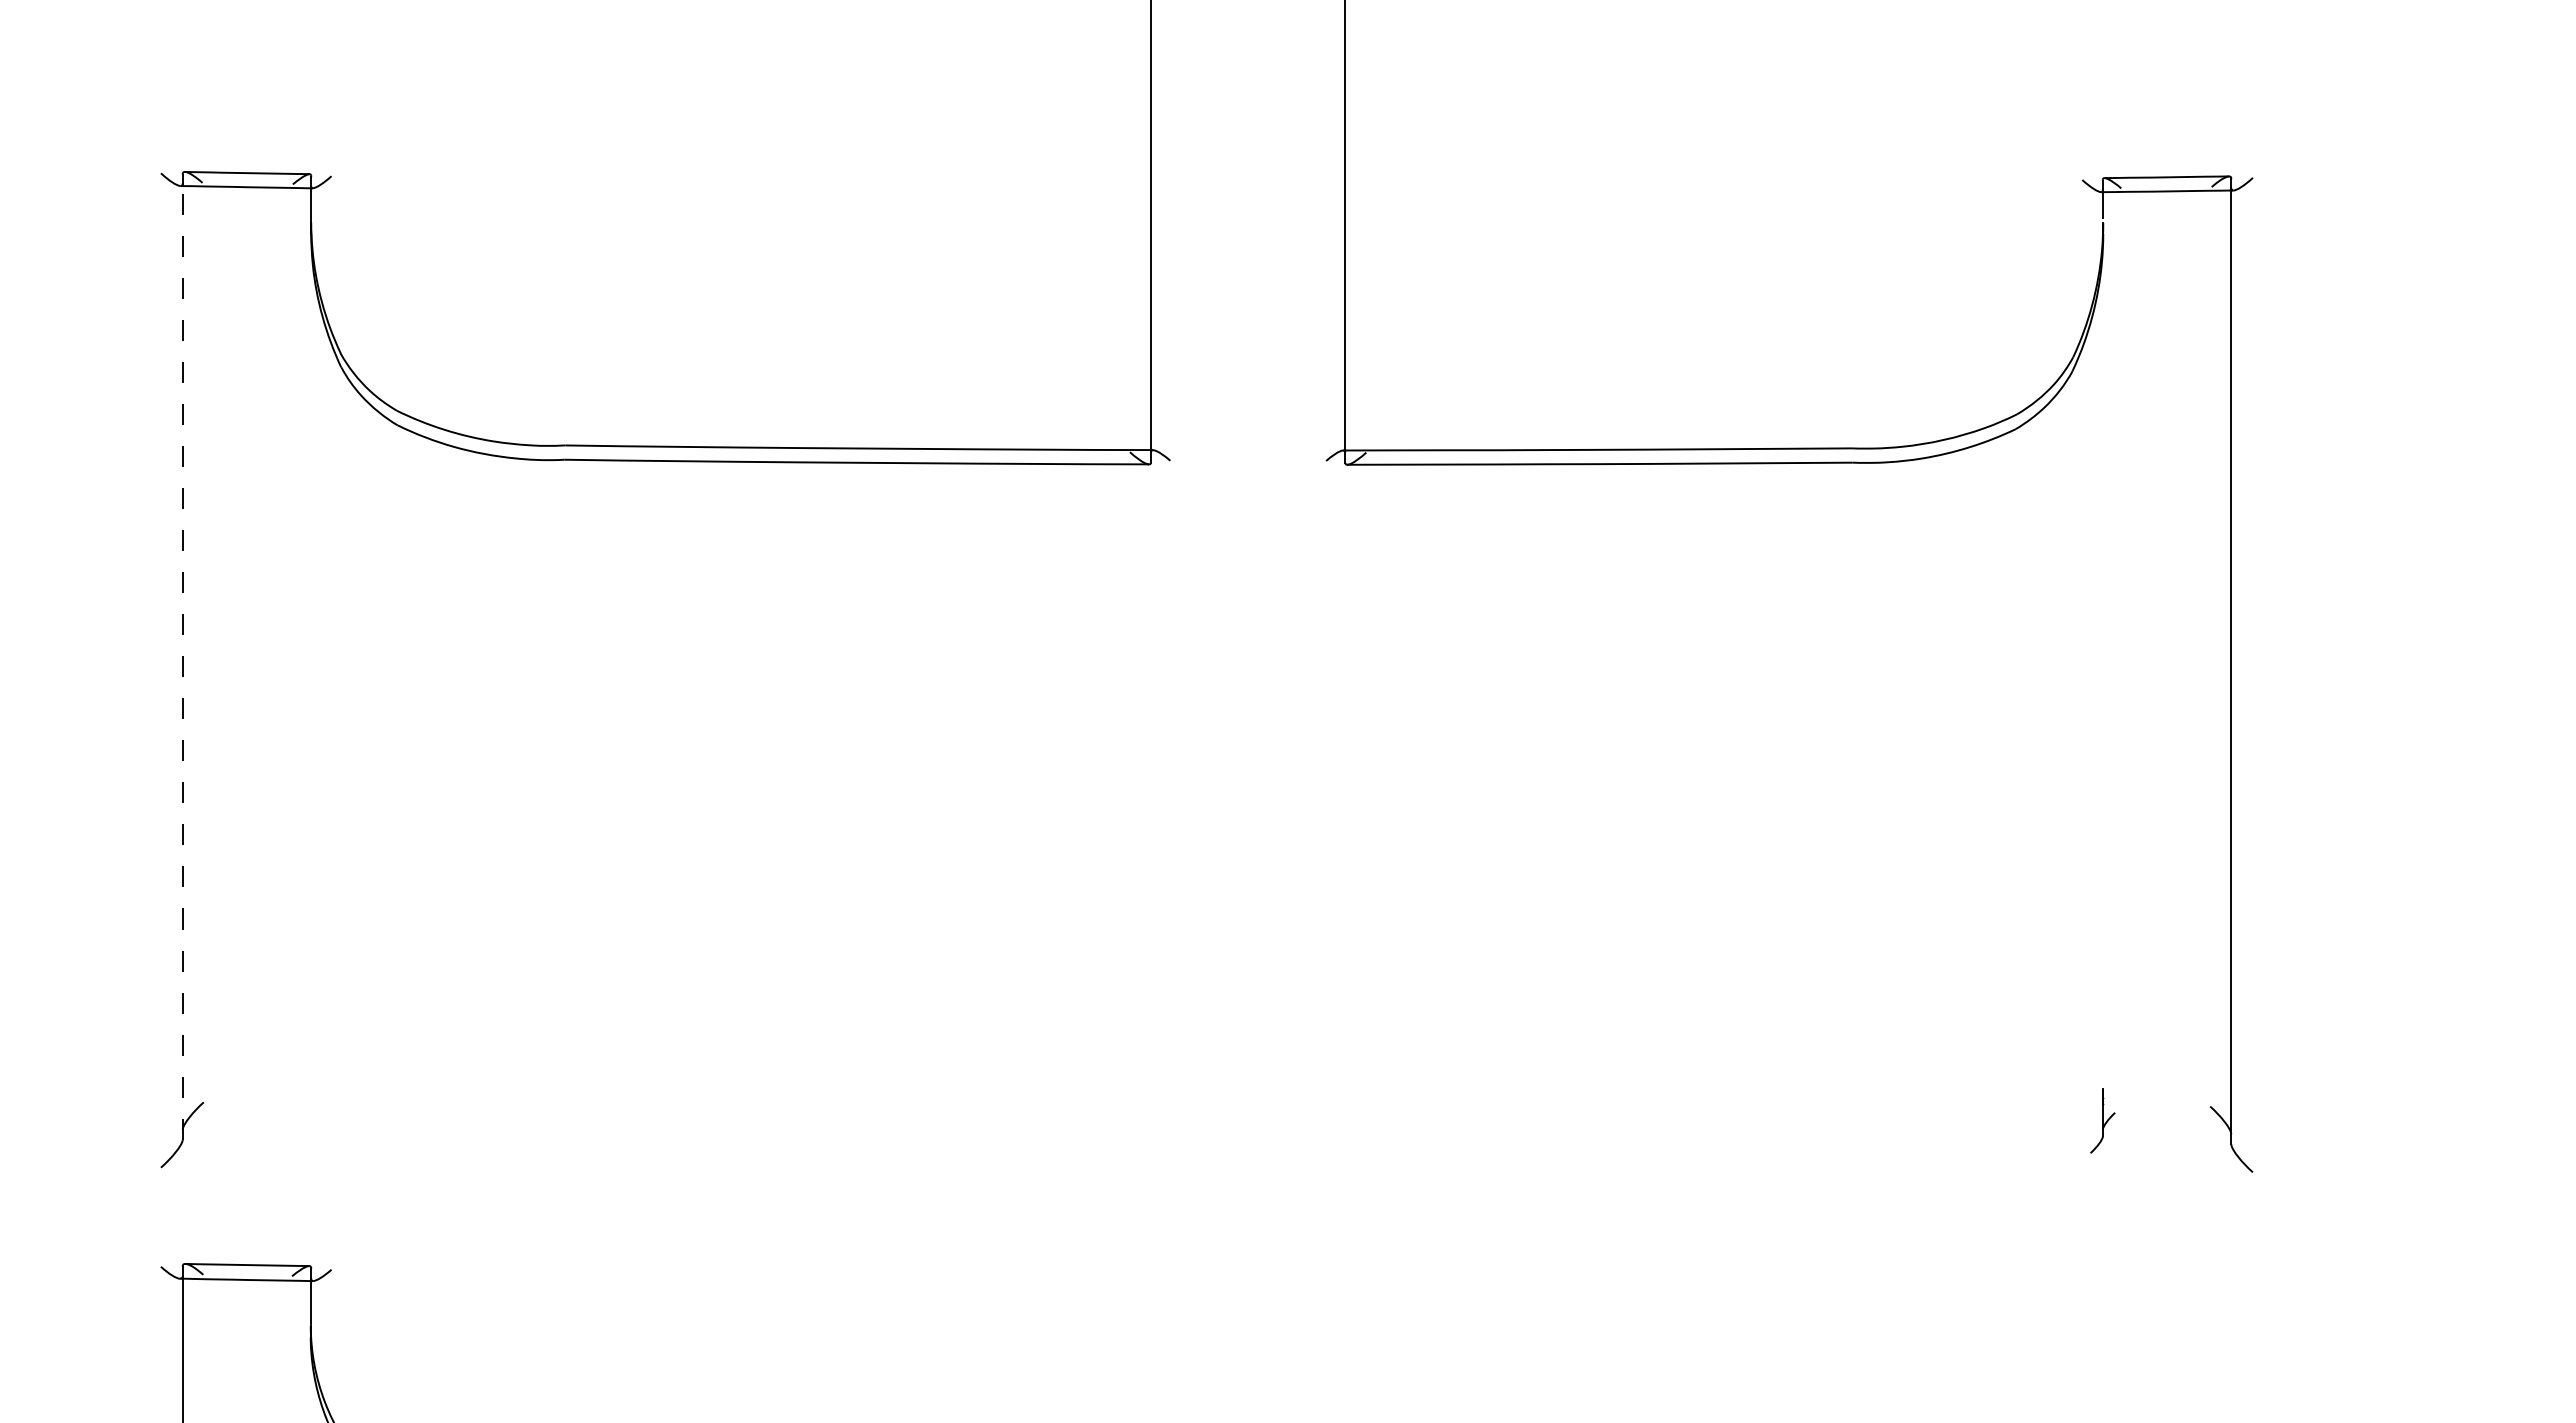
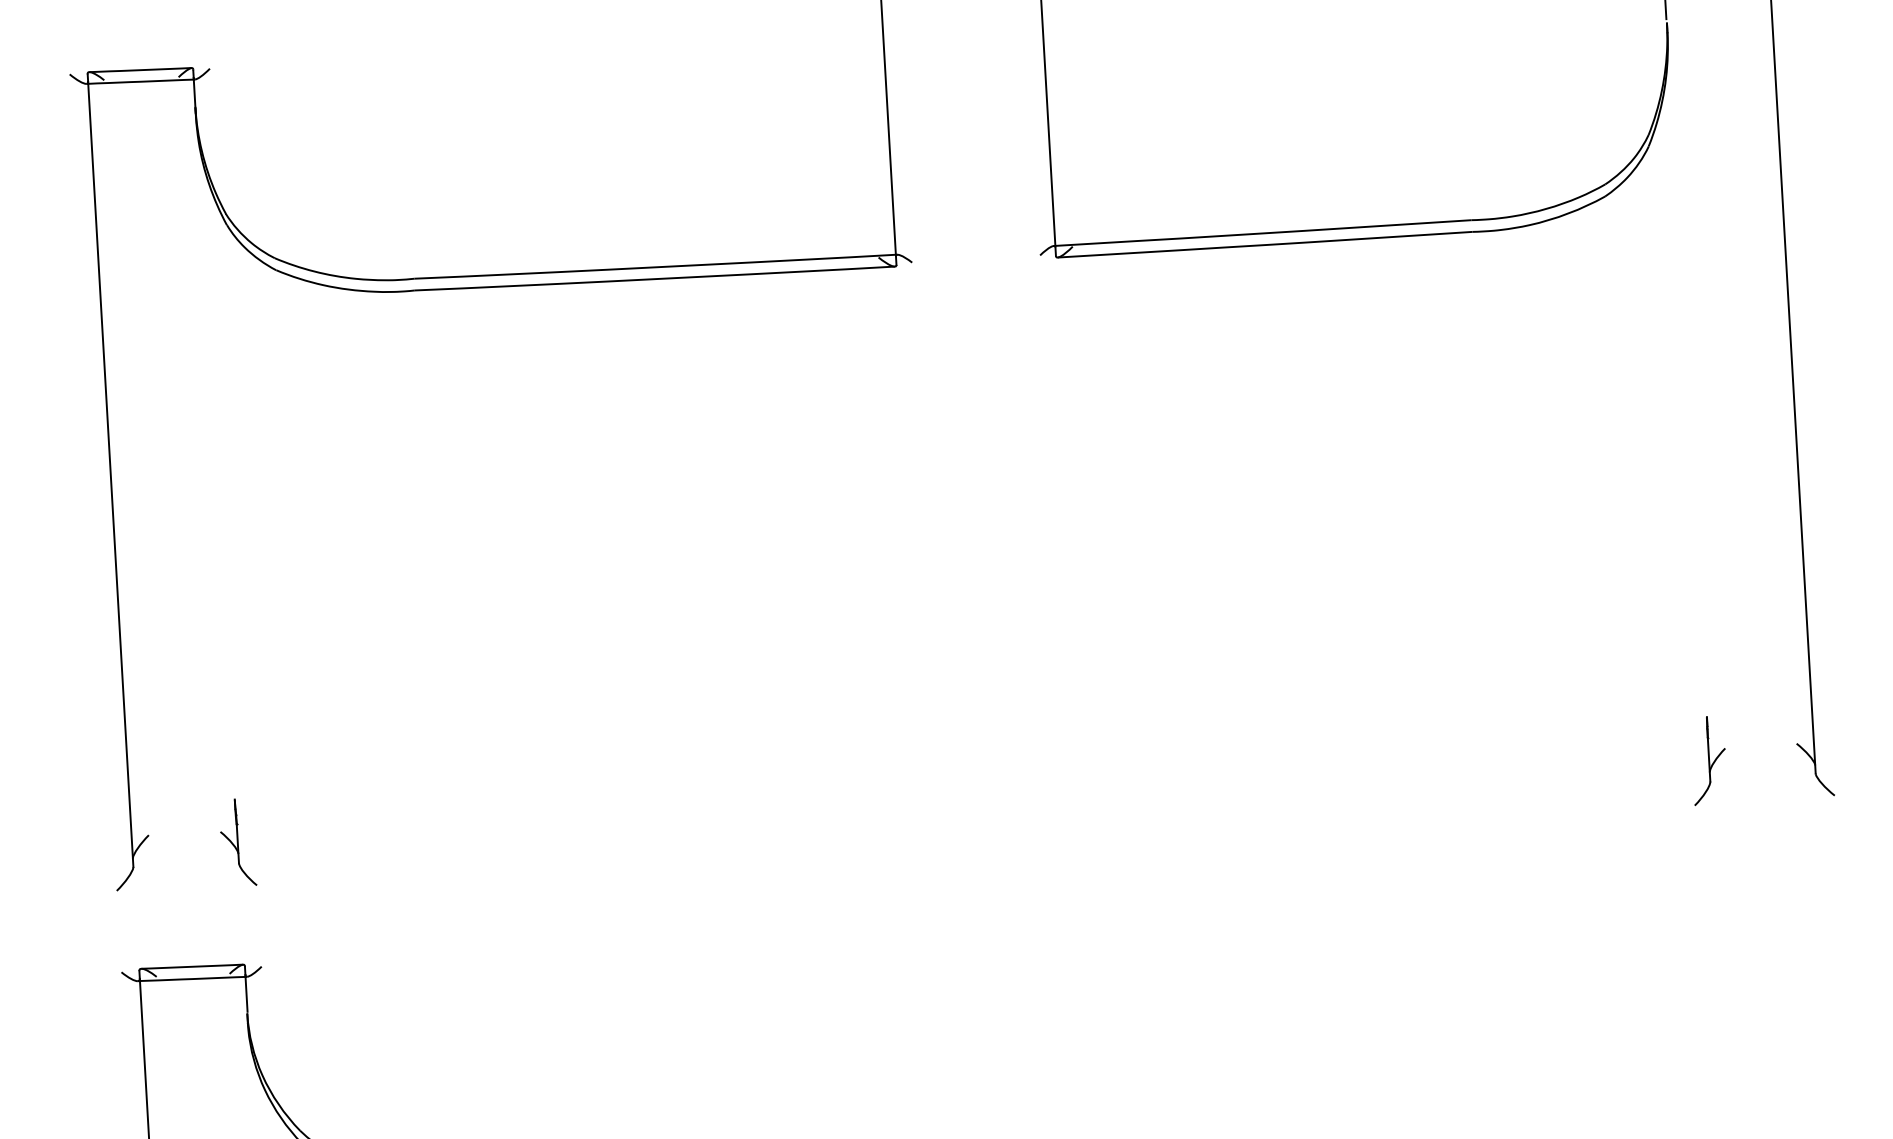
line: (182, 662) -> (110, 475), dashed -> solid
part: (310, 1117) -> (237, 842), added
part: (2102, 1120) -> (1708, 760), size x1.67

